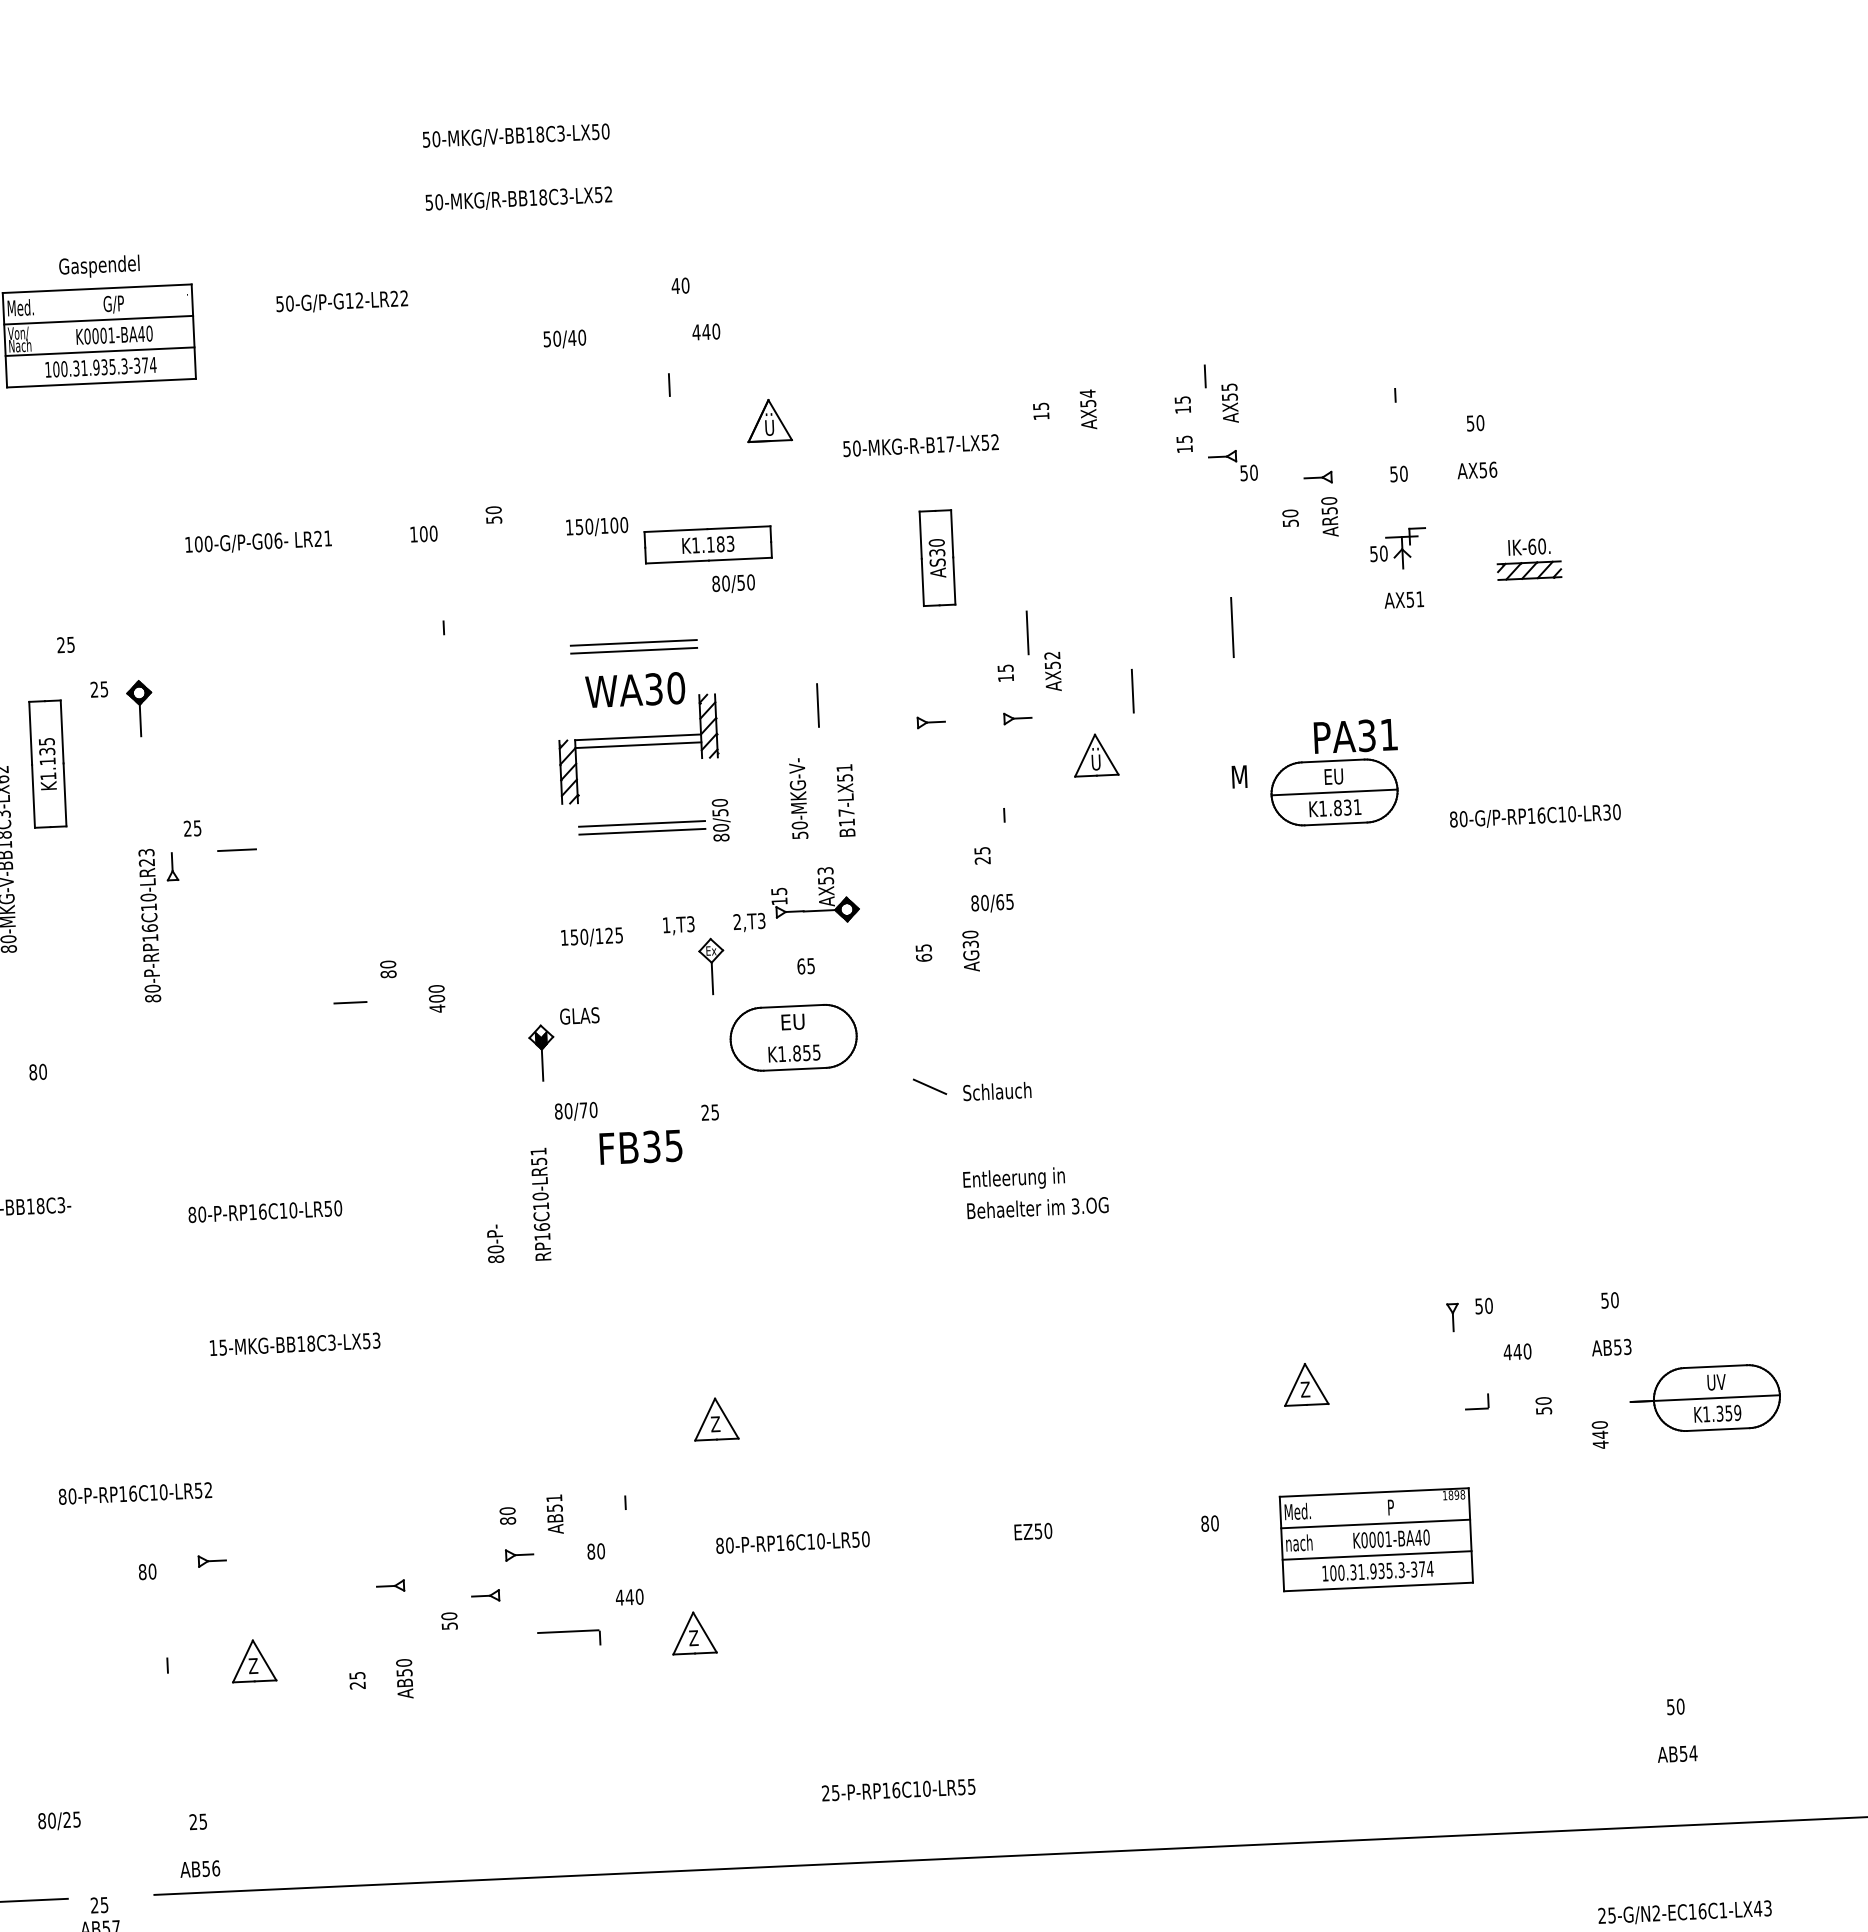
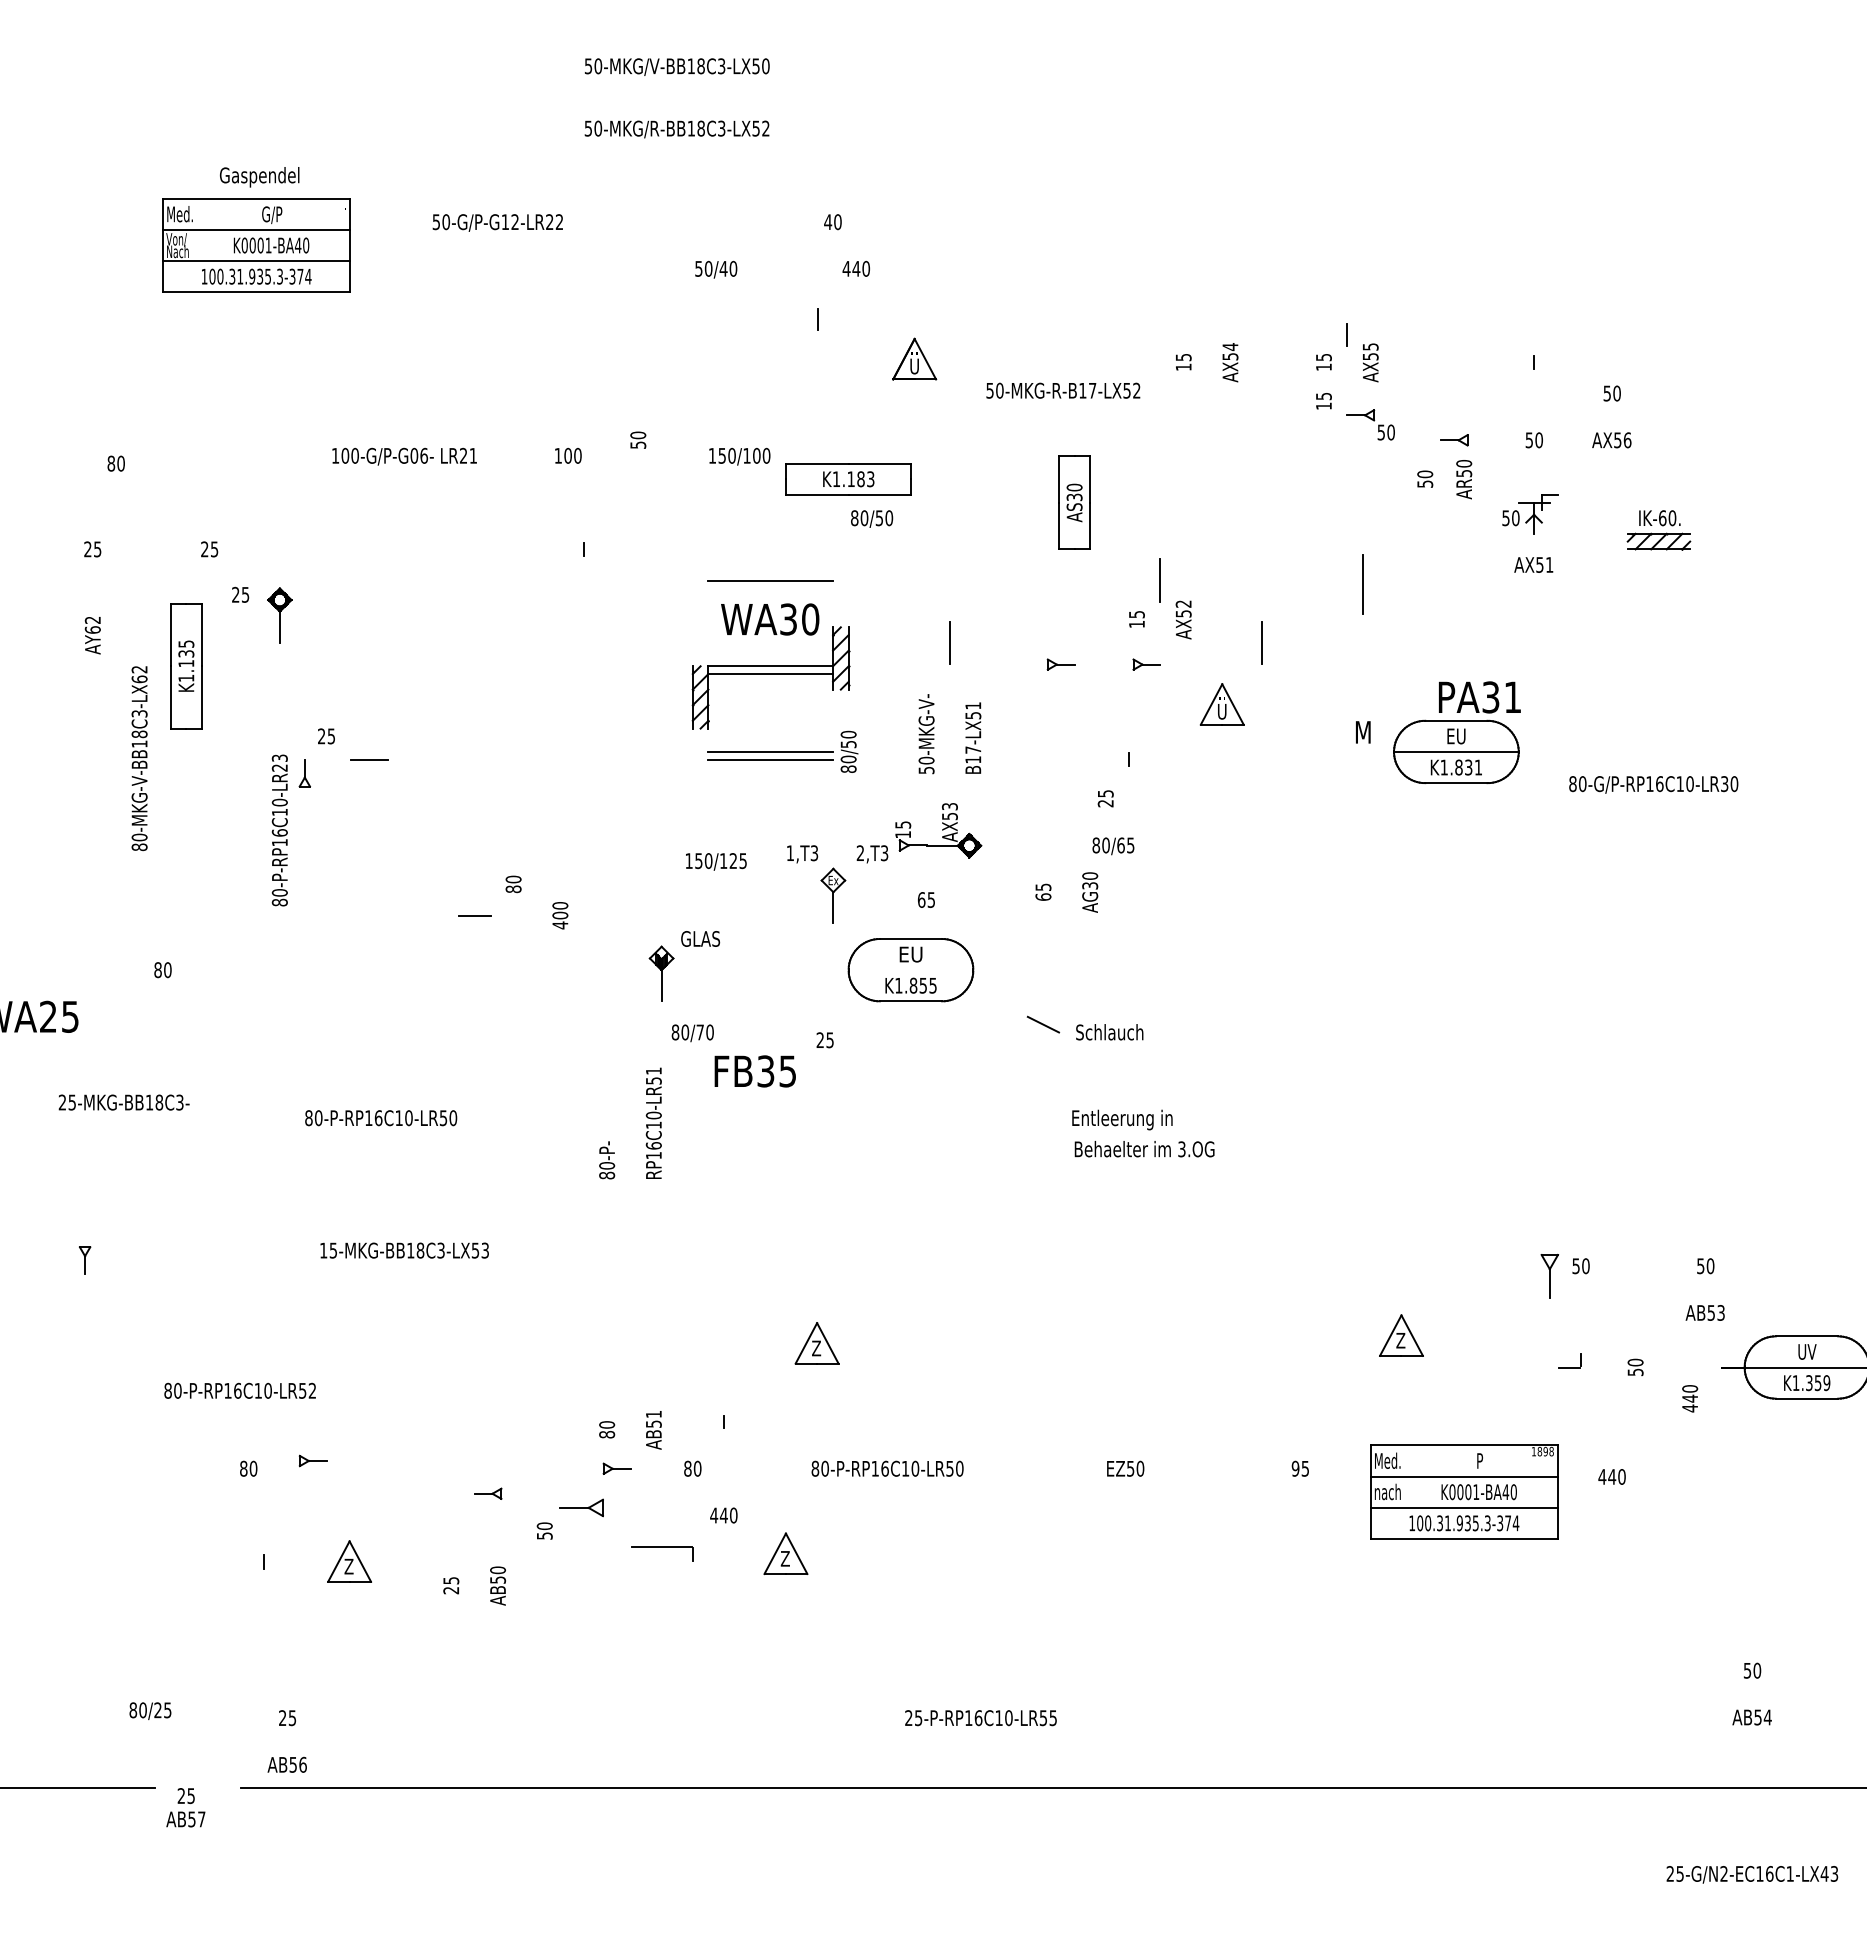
line: (633, 642) -> (770, 572), removed
part: (1452, 1316) -> (1549, 1275), size x1.6
text: (1516, 1351) -> (1611, 1476), moved
text: (1209, 1523) -> (1300, 1468), 80 -> 95
part: (485, 1595) -> (581, 1507), size x1.6

